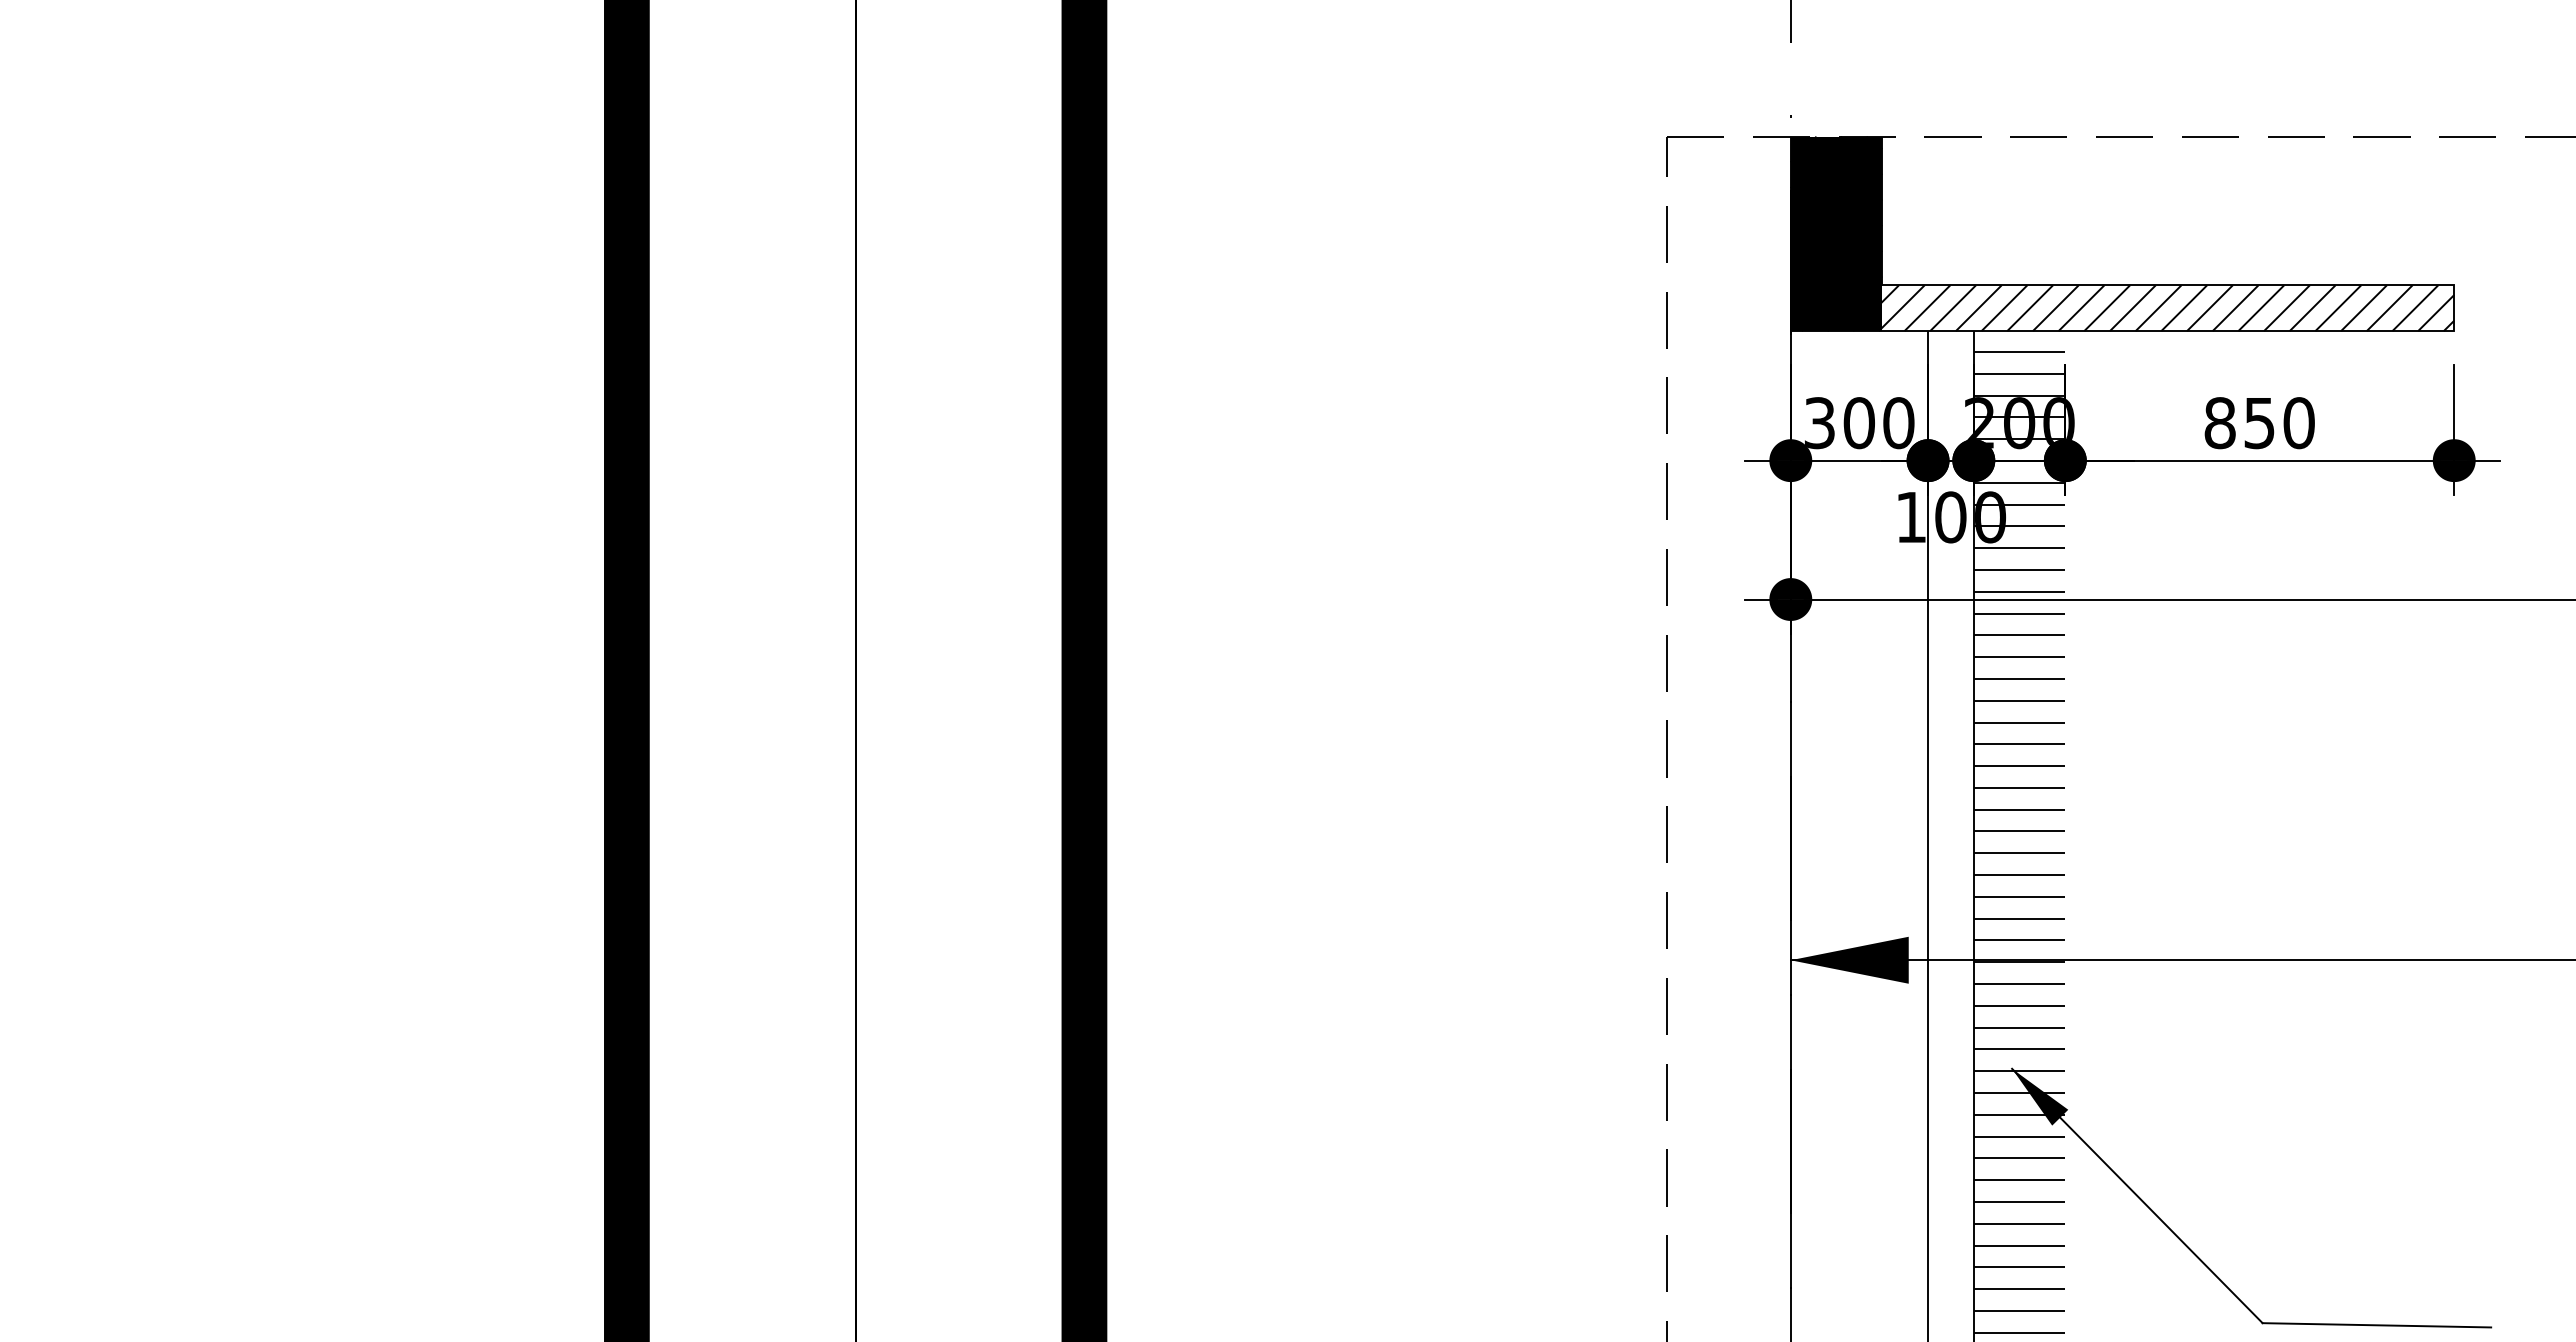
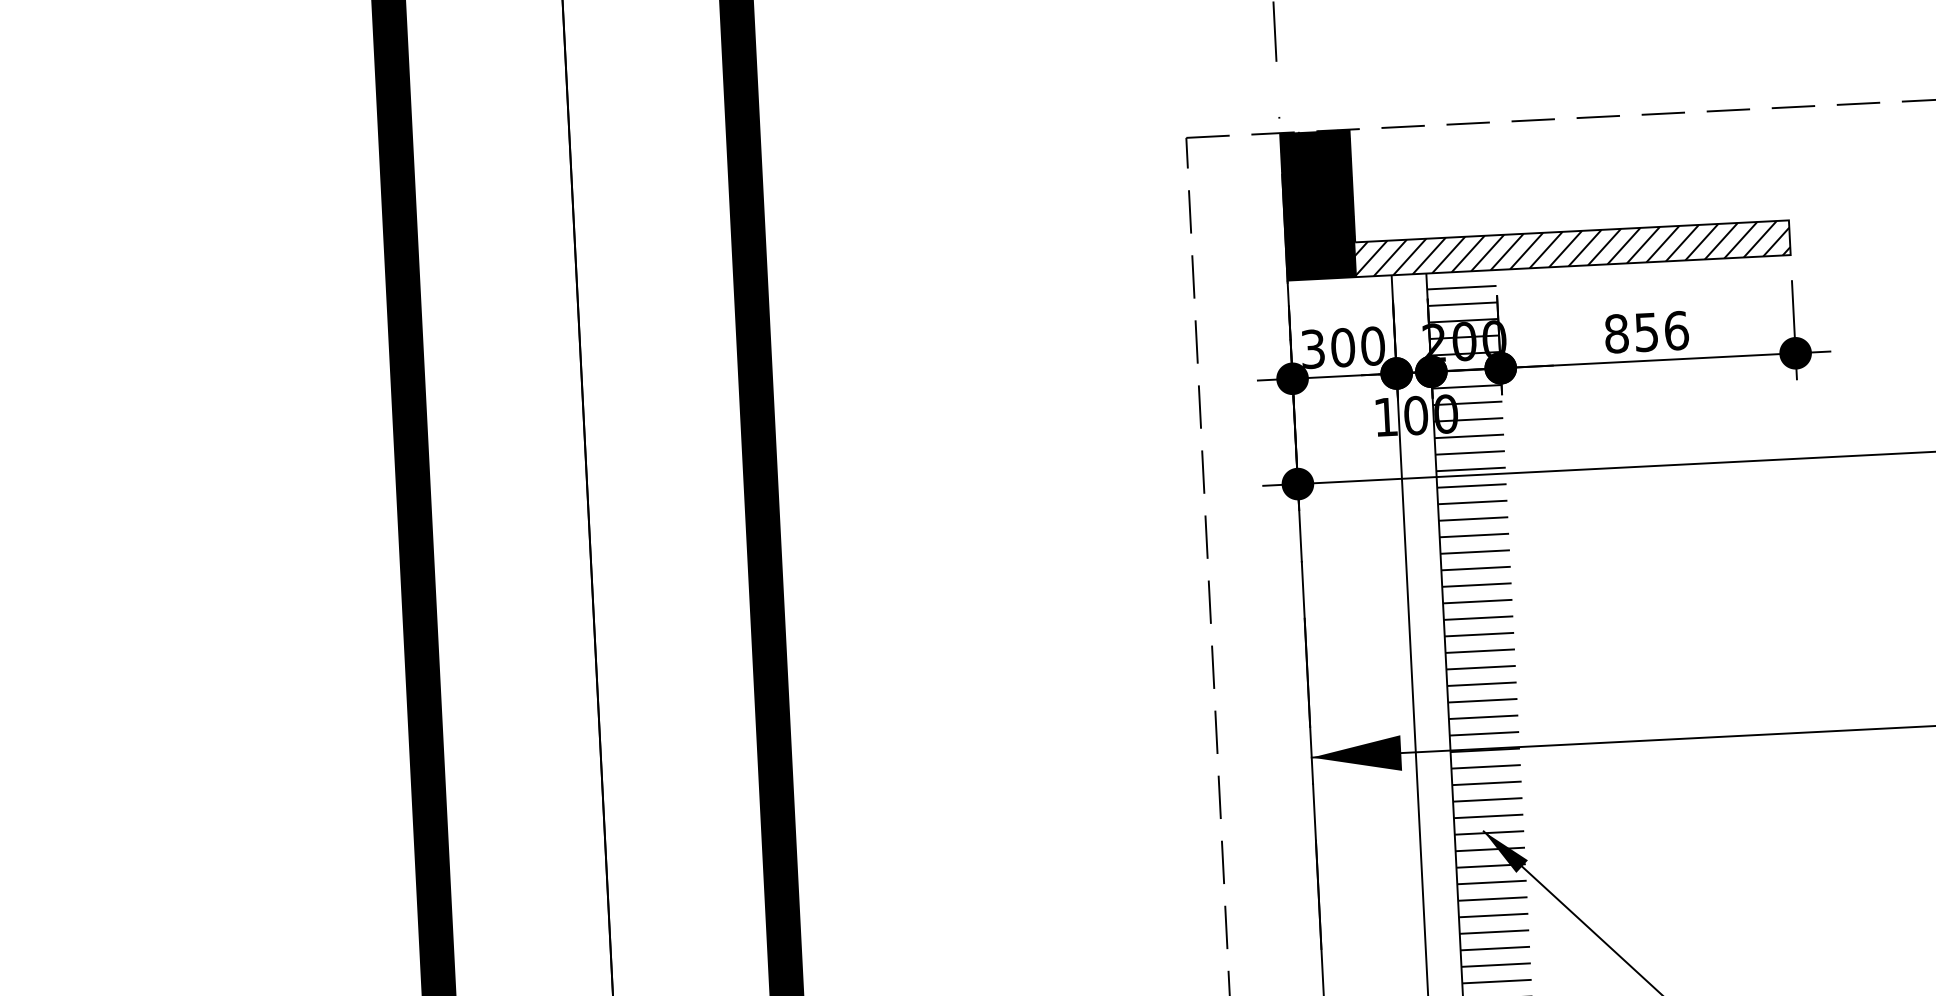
text: (2299, 423) -> (1676, 331), 850 -> 856

